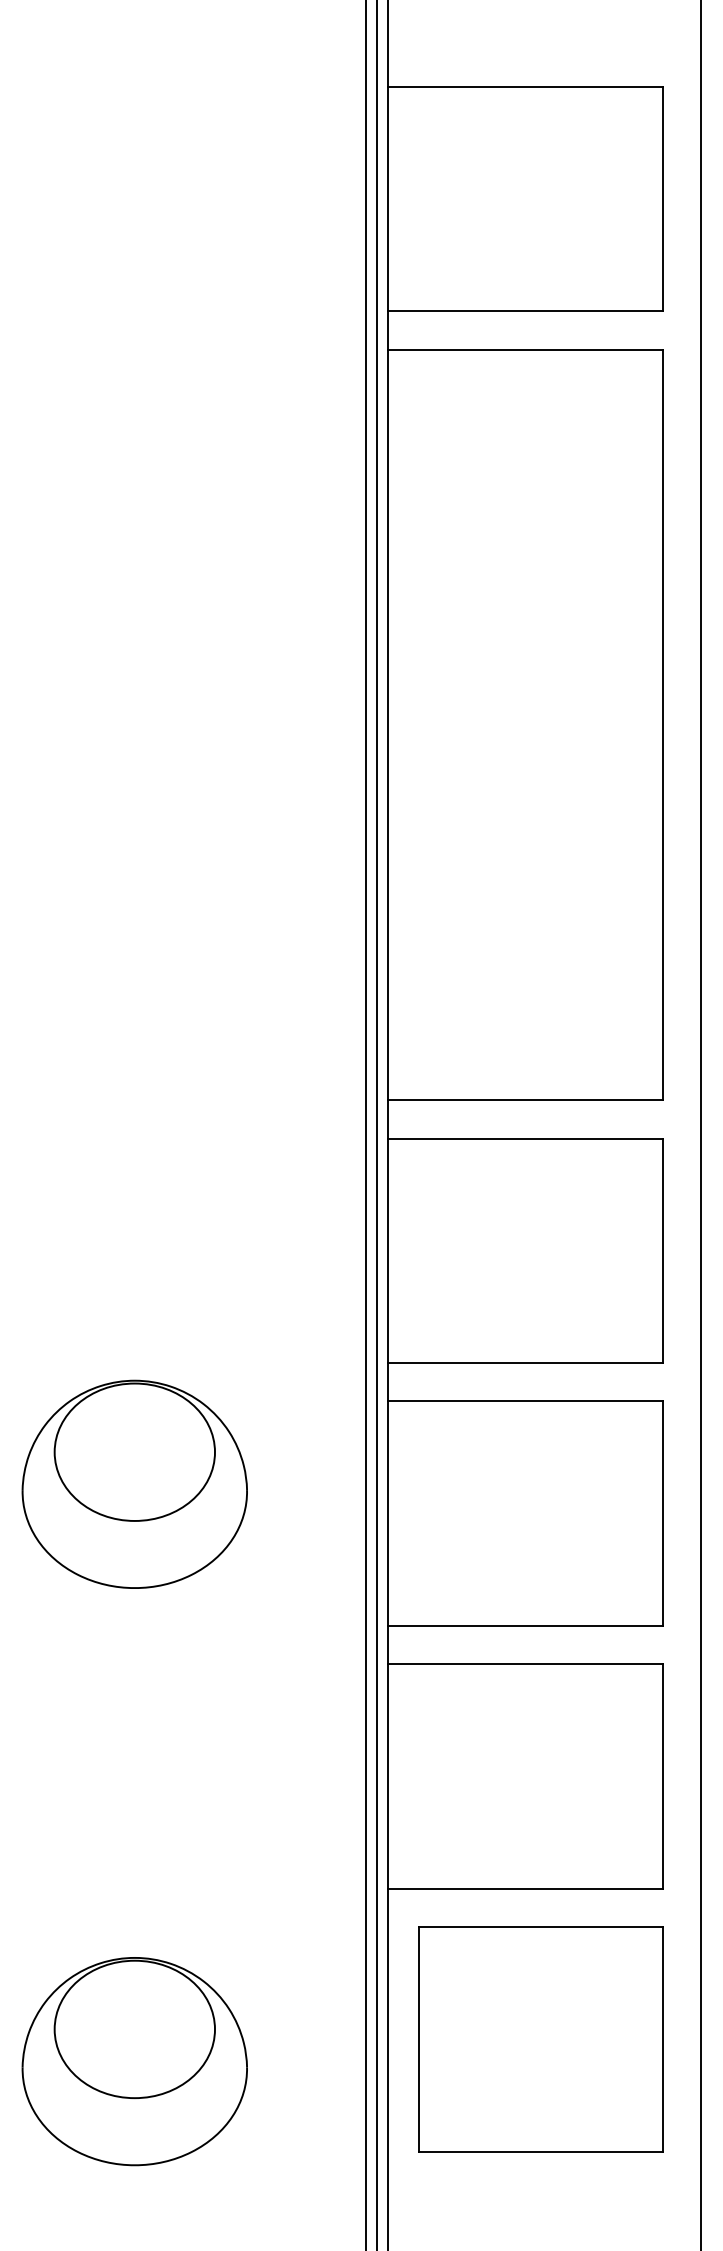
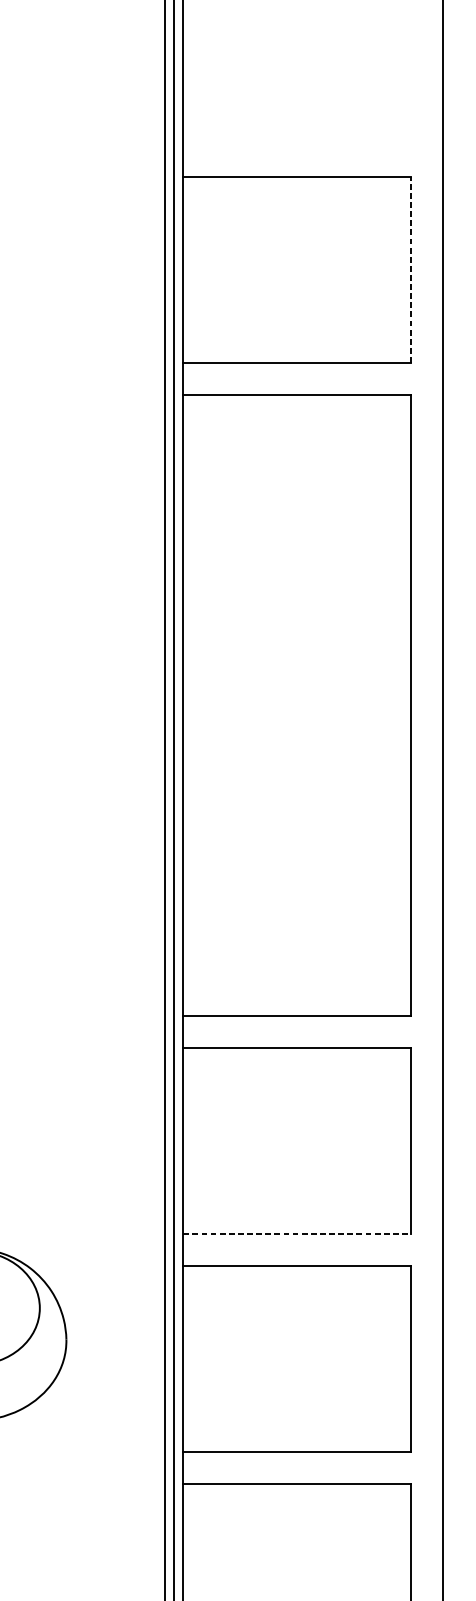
line: (662, 198) -> (410, 269), solid -> dashed
line: (525, 1362) -> (297, 1233), solid -> dashed

